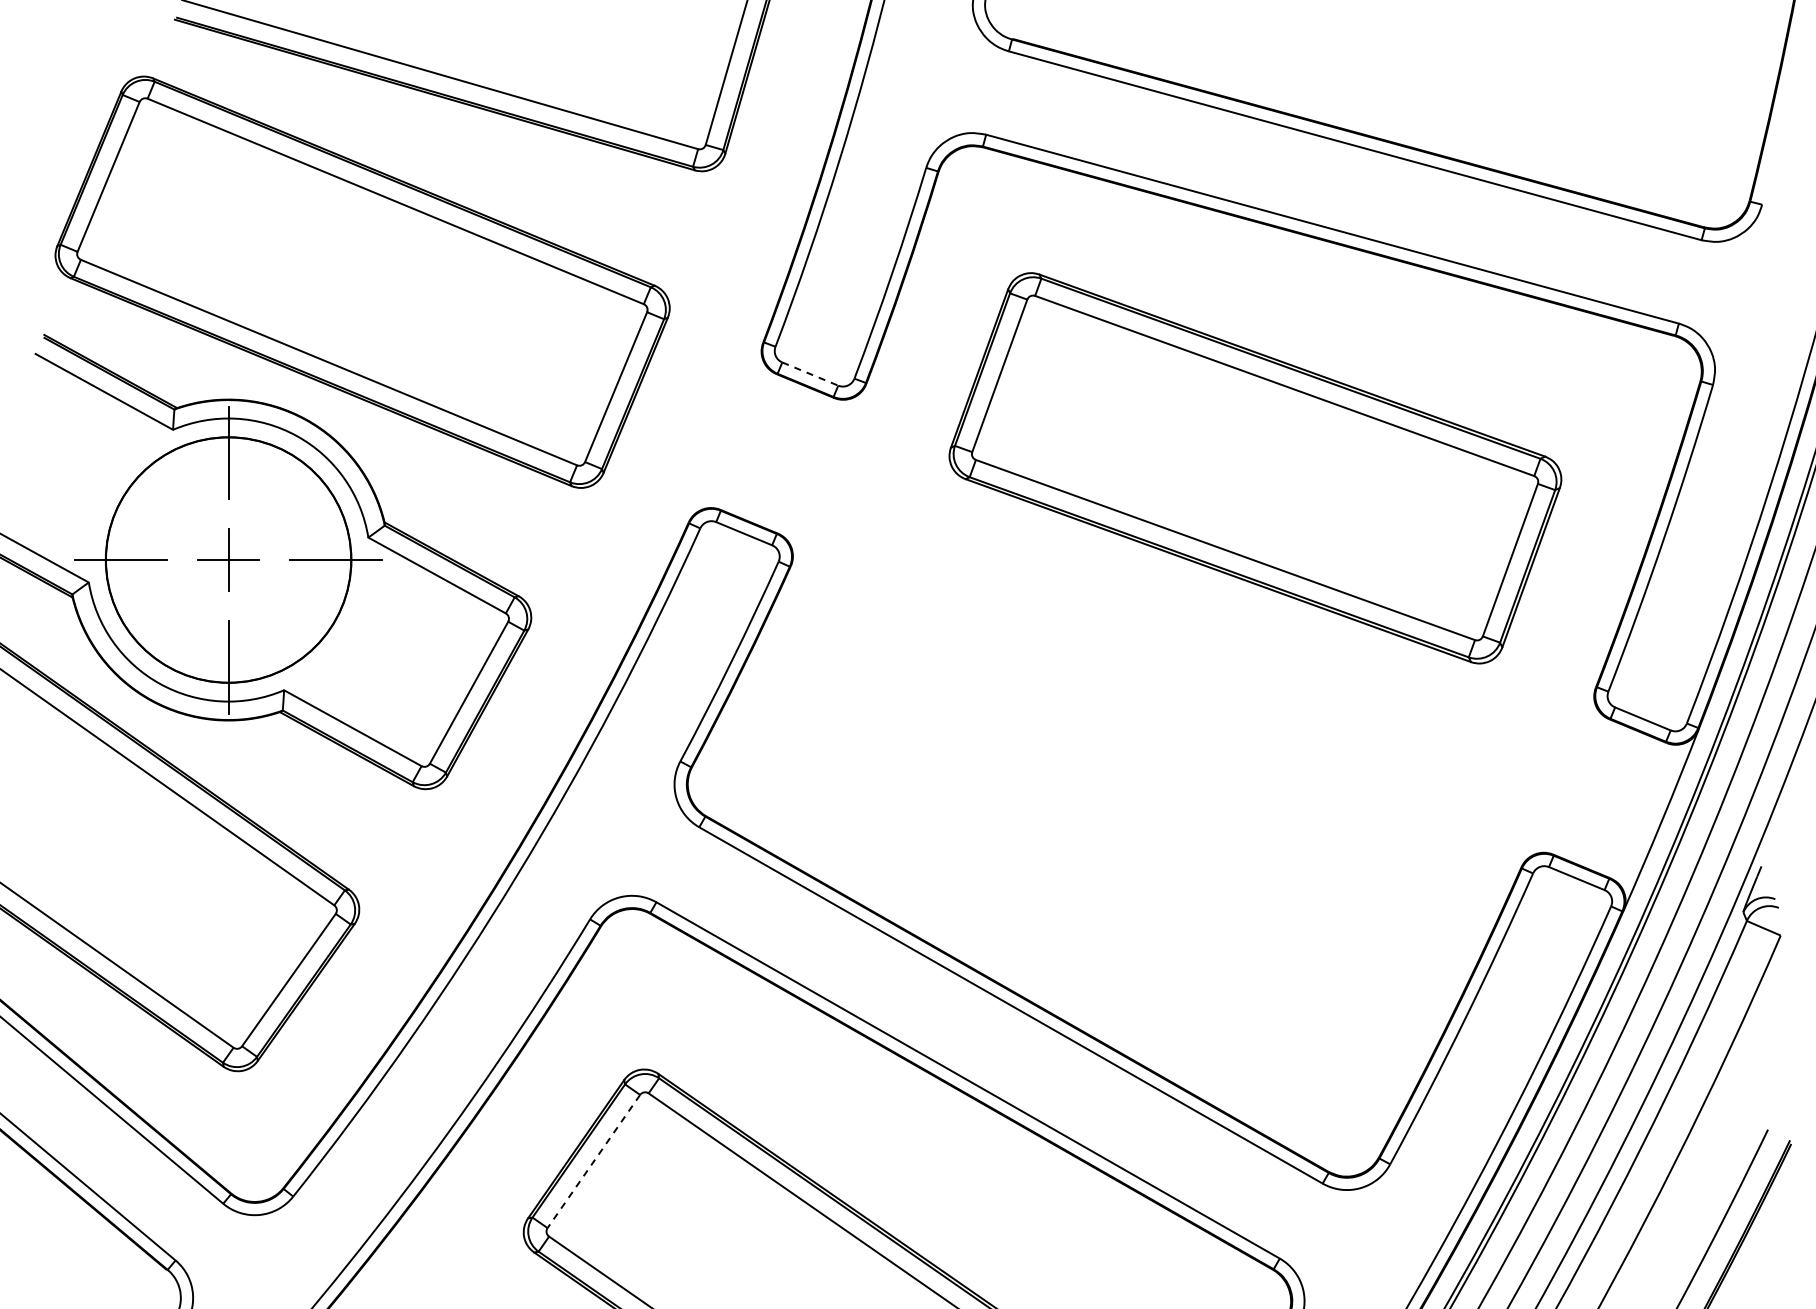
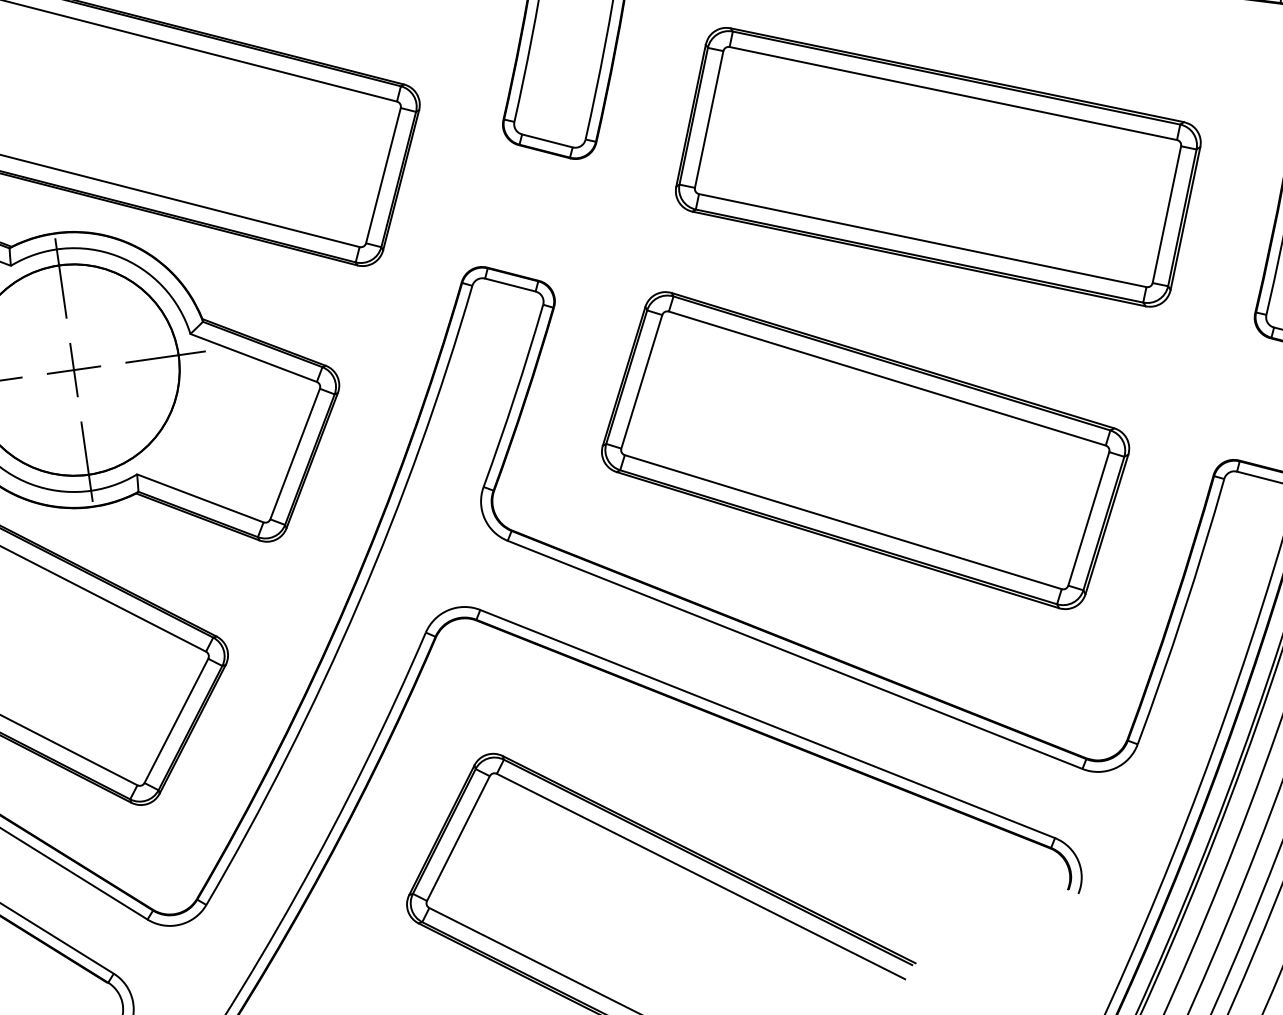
line: (810, 374) -> (547, 141), dashed -> solid
part: (1125, 782) -> (865, 450), added
line: (593, 1161) -> (458, 838), dashed -> solid

